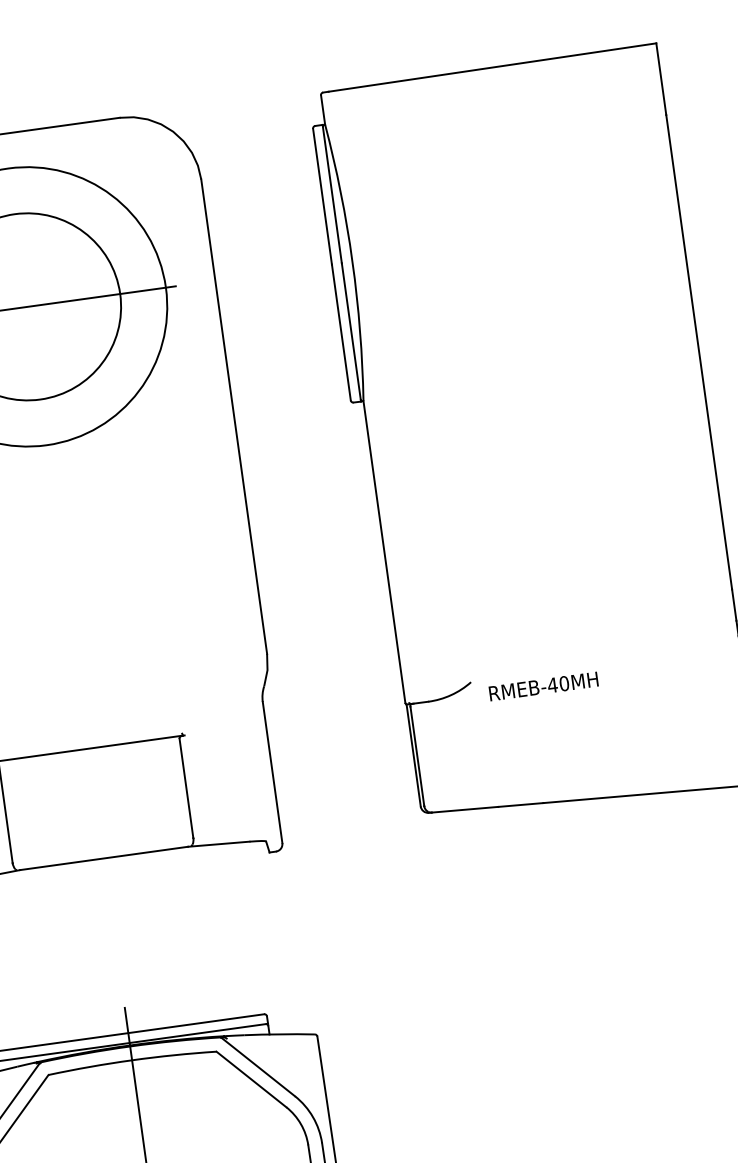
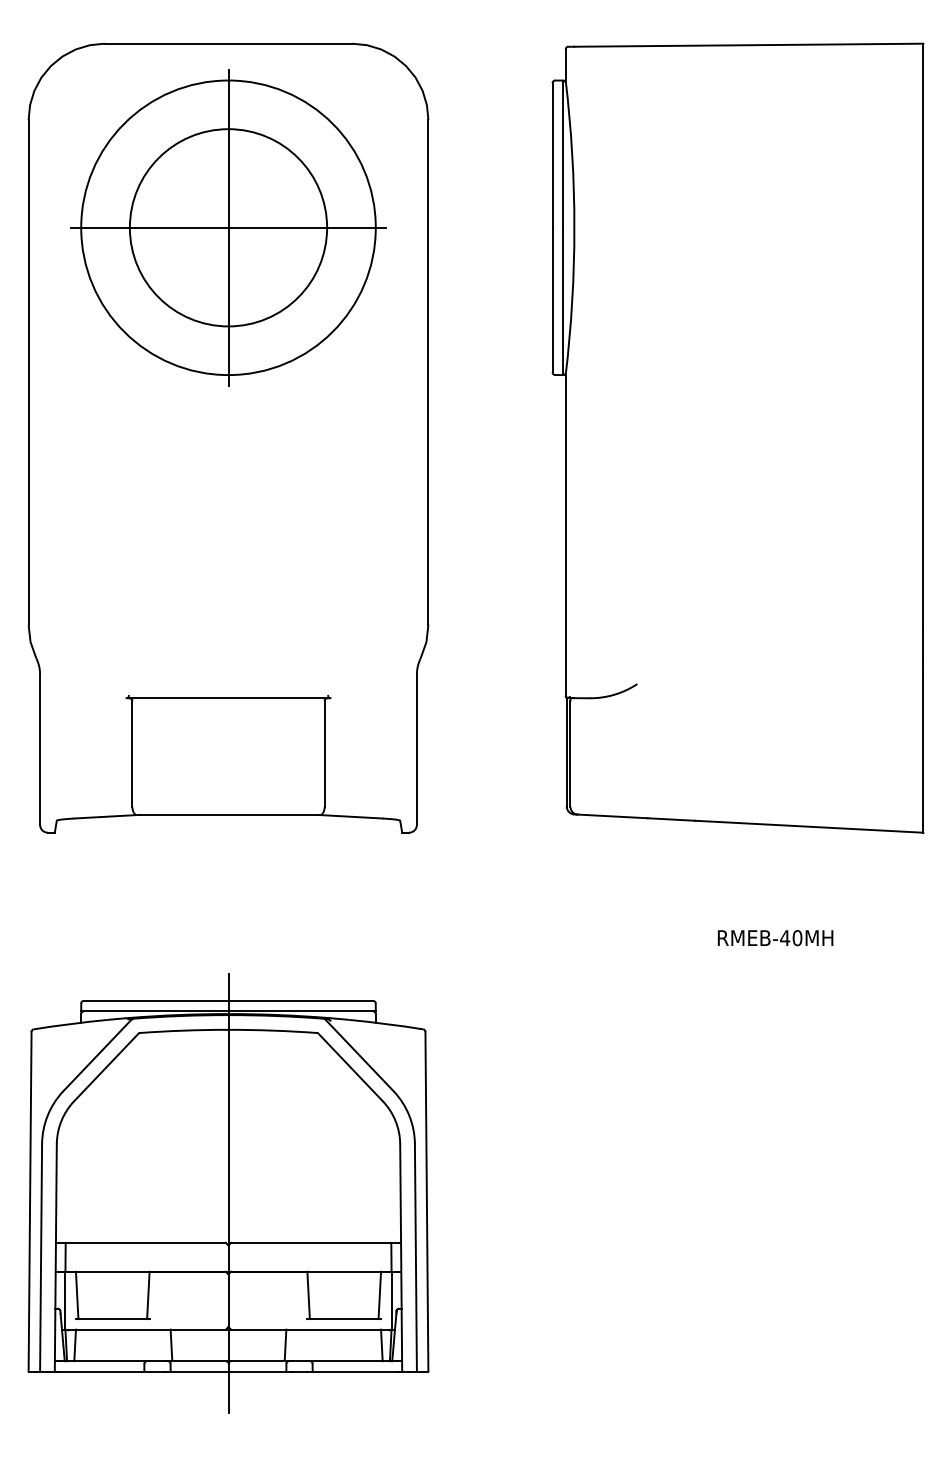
line: (27, 306) -> (228, 227), added
text: (543, 686) -> (775, 938), moved

